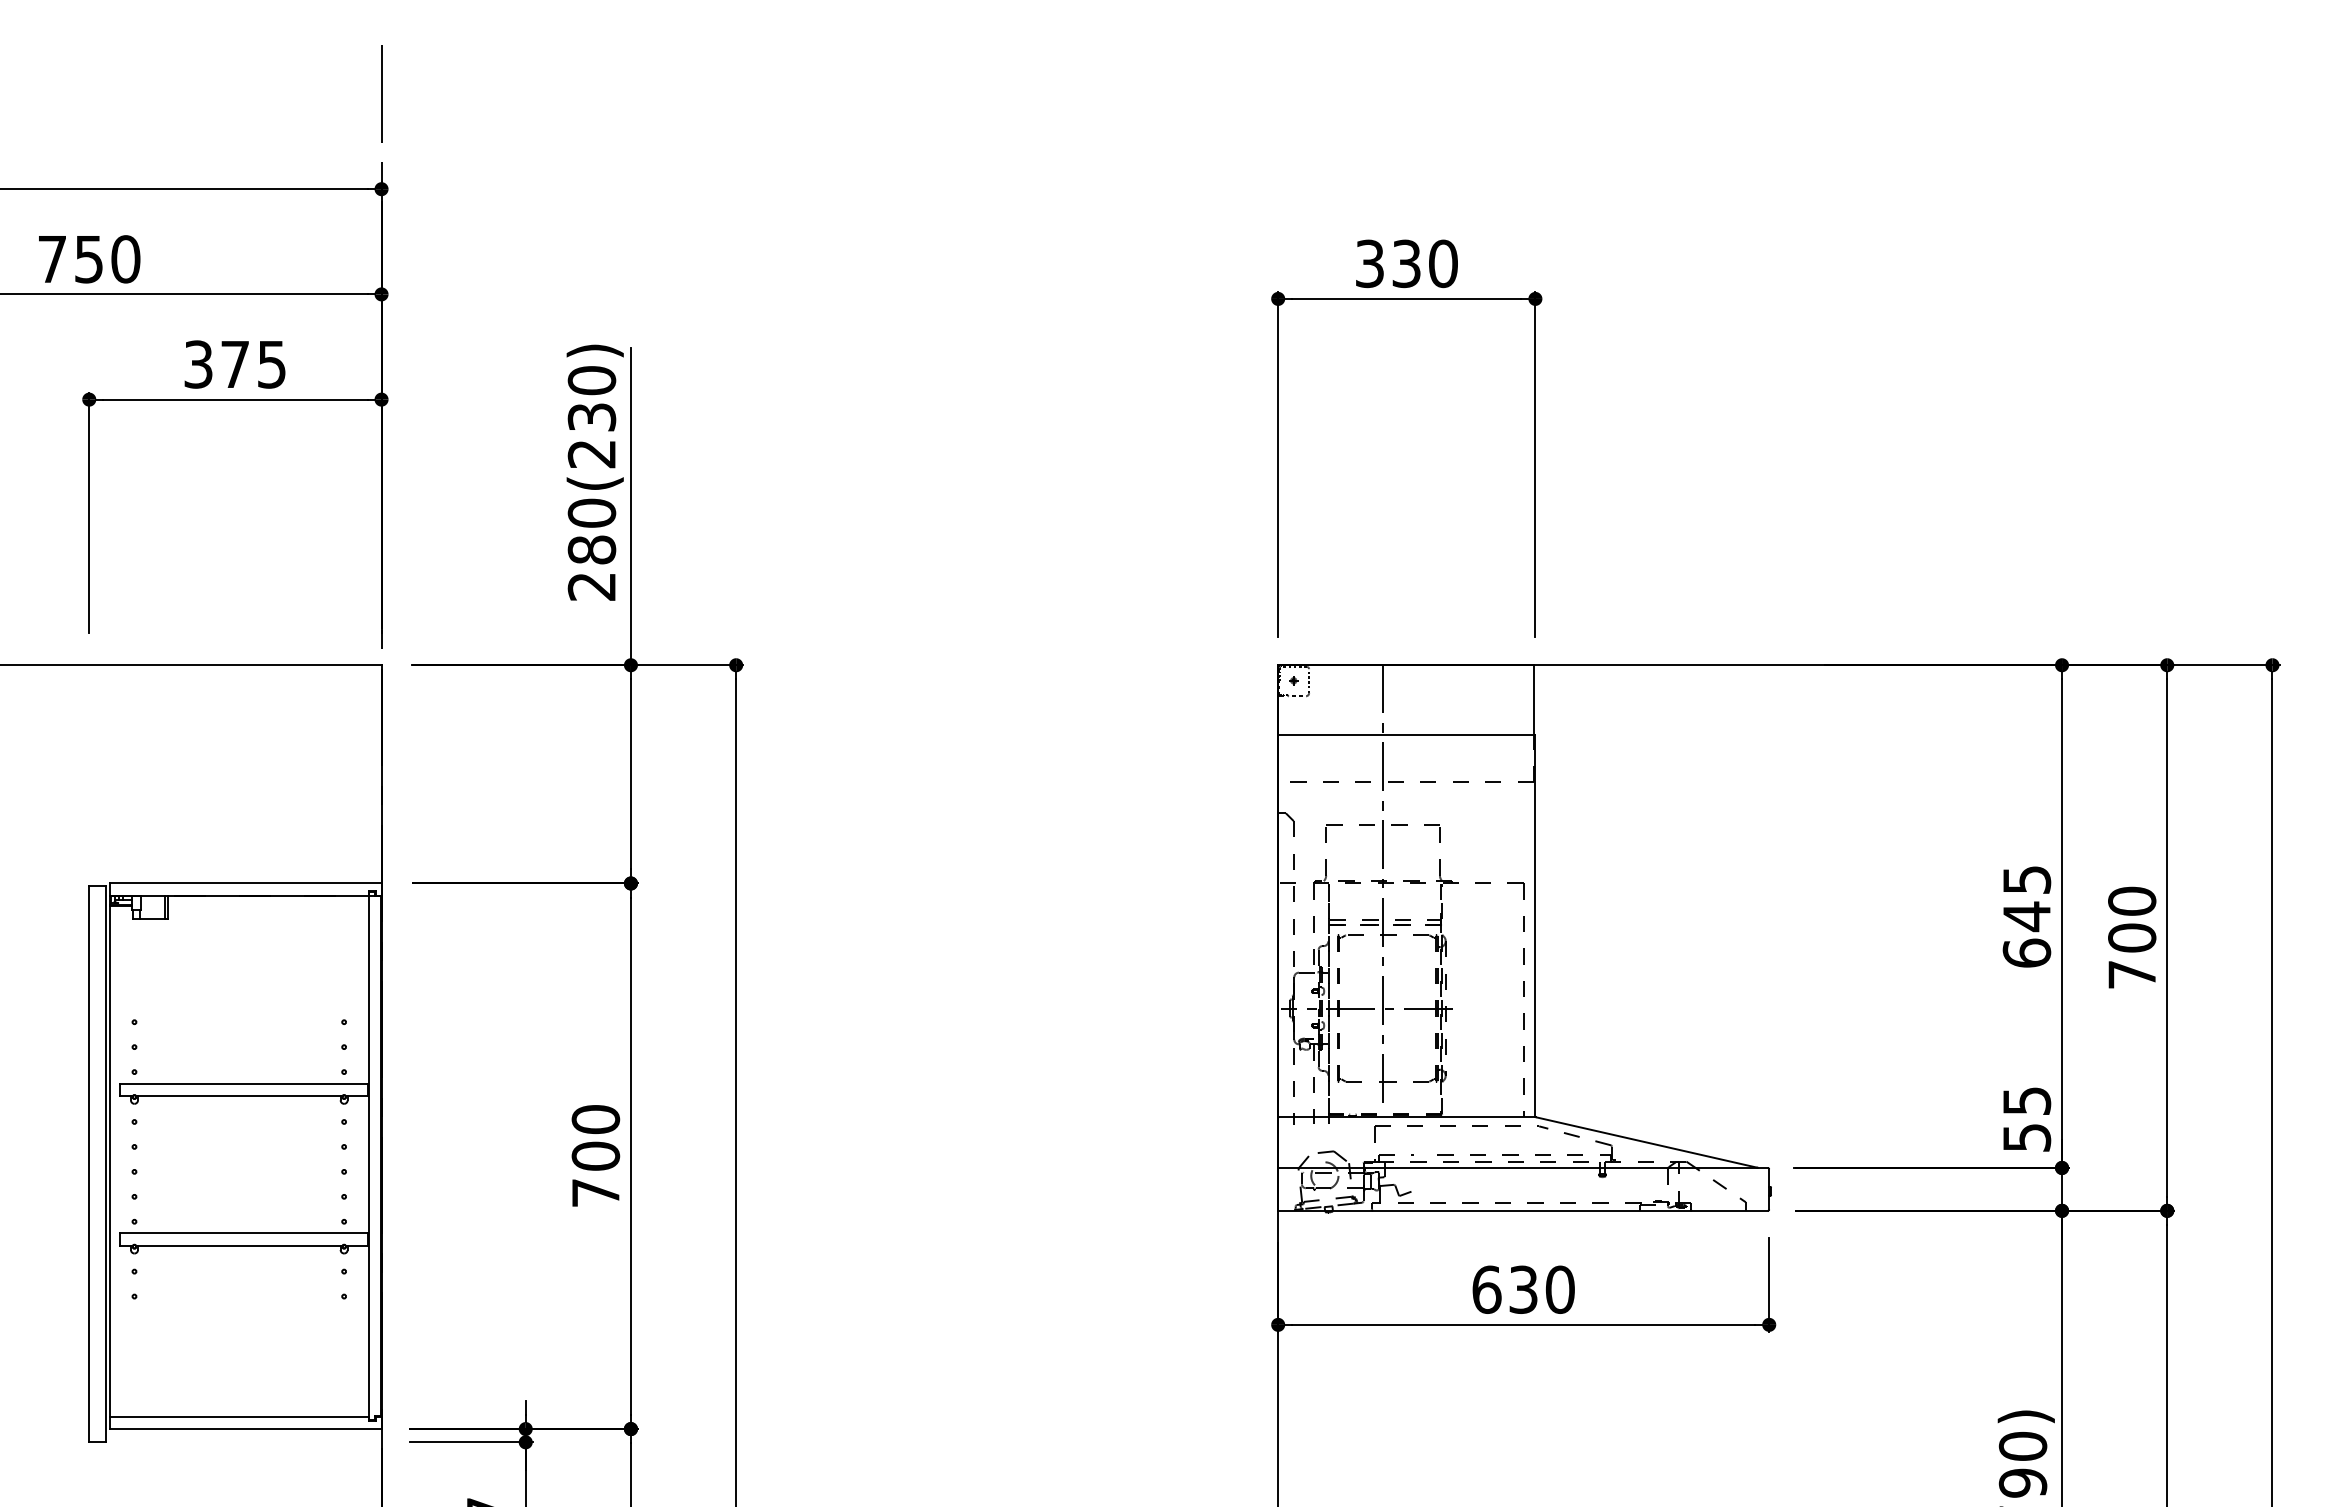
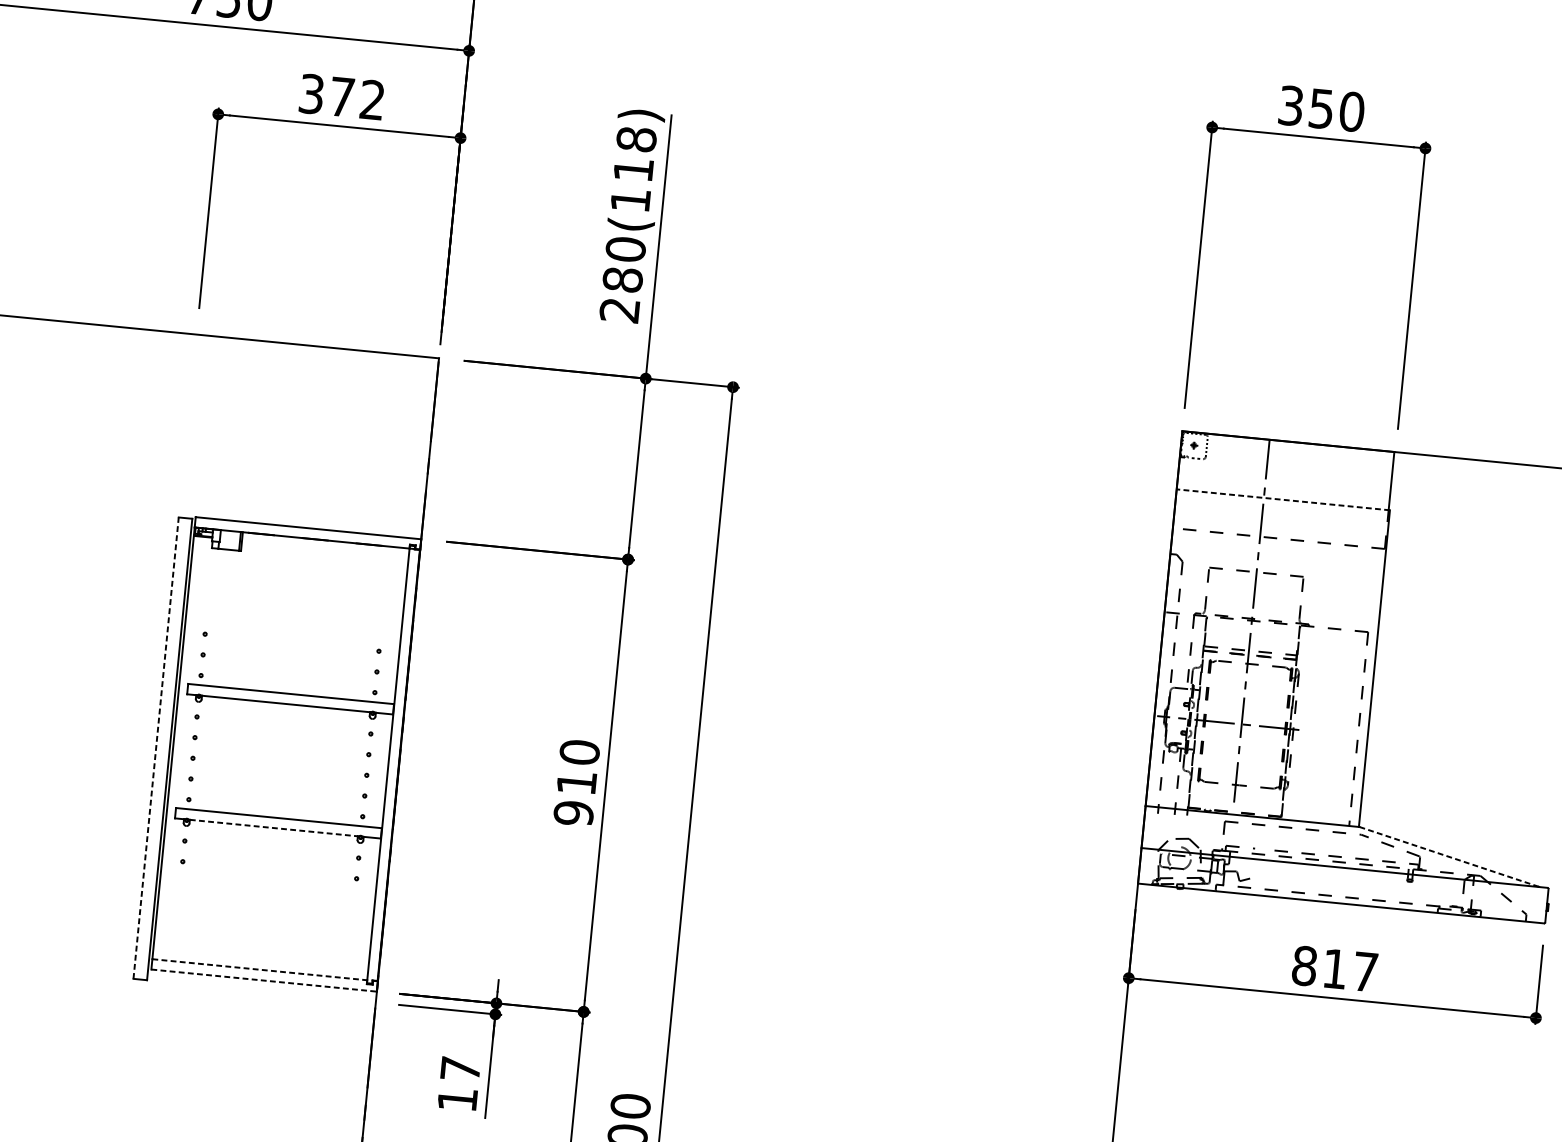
text: (1406, 263) -> (1321, 108), 330 -> 350
text: (271, 364) -> (372, 100), 375 -> 372
text: (591, 417) -> (633, 169), 280(230) -> 280(118)
line: (1406, 735) -> (1283, 499), solid -> dashed
line: (1646, 1142) -> (1449, 856), solid -> dashed
line: (89, 1163) -> (156, 747), solid -> dashed
text: (595, 1174) -> (574, 797), 700 -> 910
line: (239, 1245) -> (274, 827), solid -> dashed
text: (1523, 1289) -> (1335, 968), 630 -> 817
line: (239, 1416) -> (260, 969), solid -> dashed
line: (246, 1429) -> (264, 981), solid -> dashed

